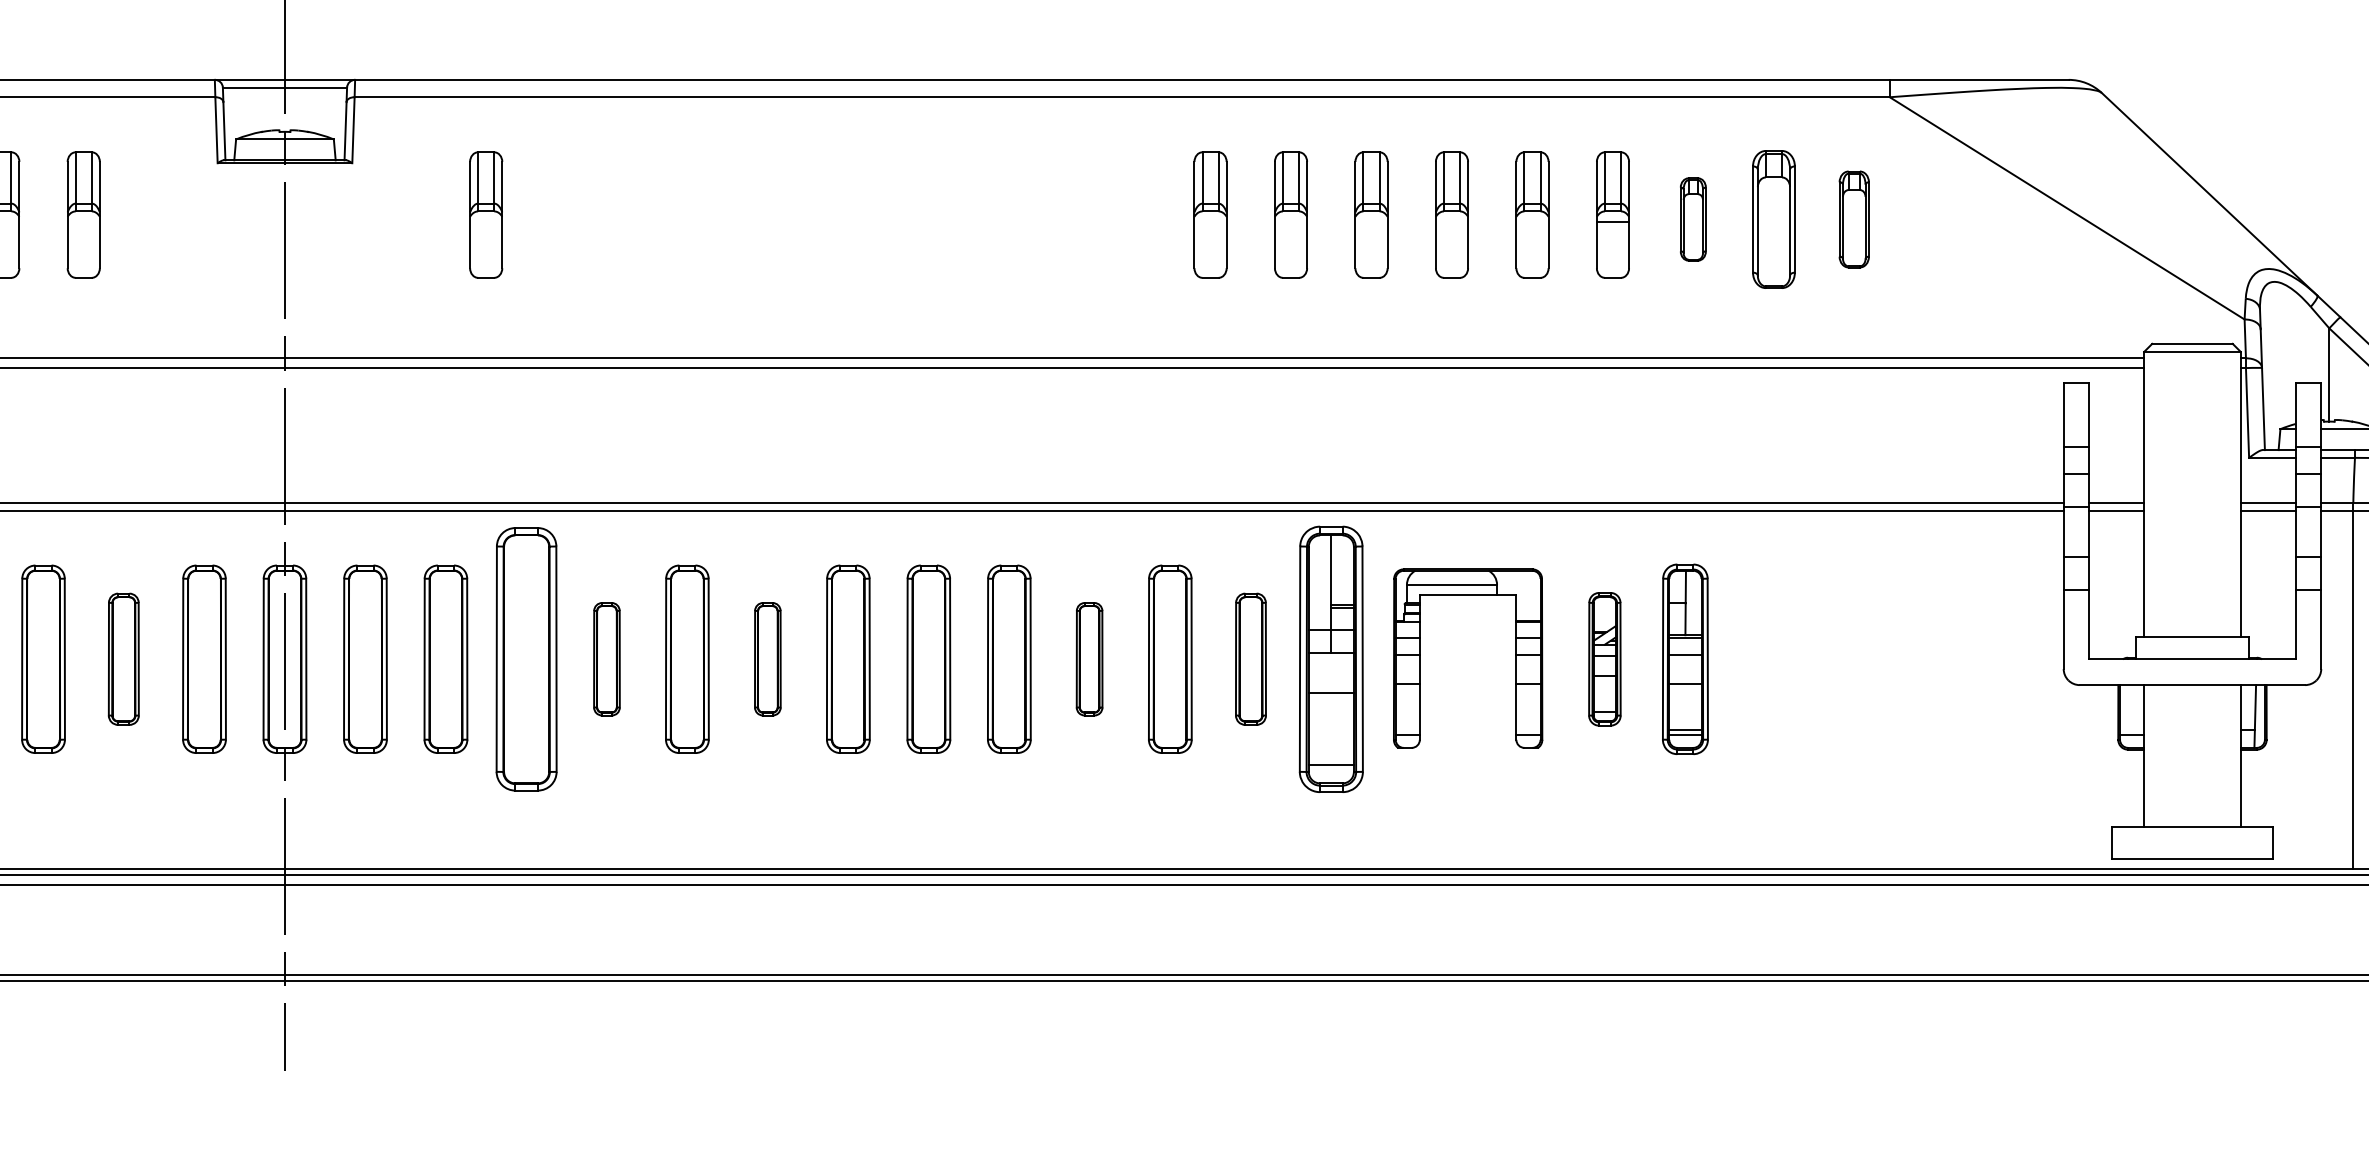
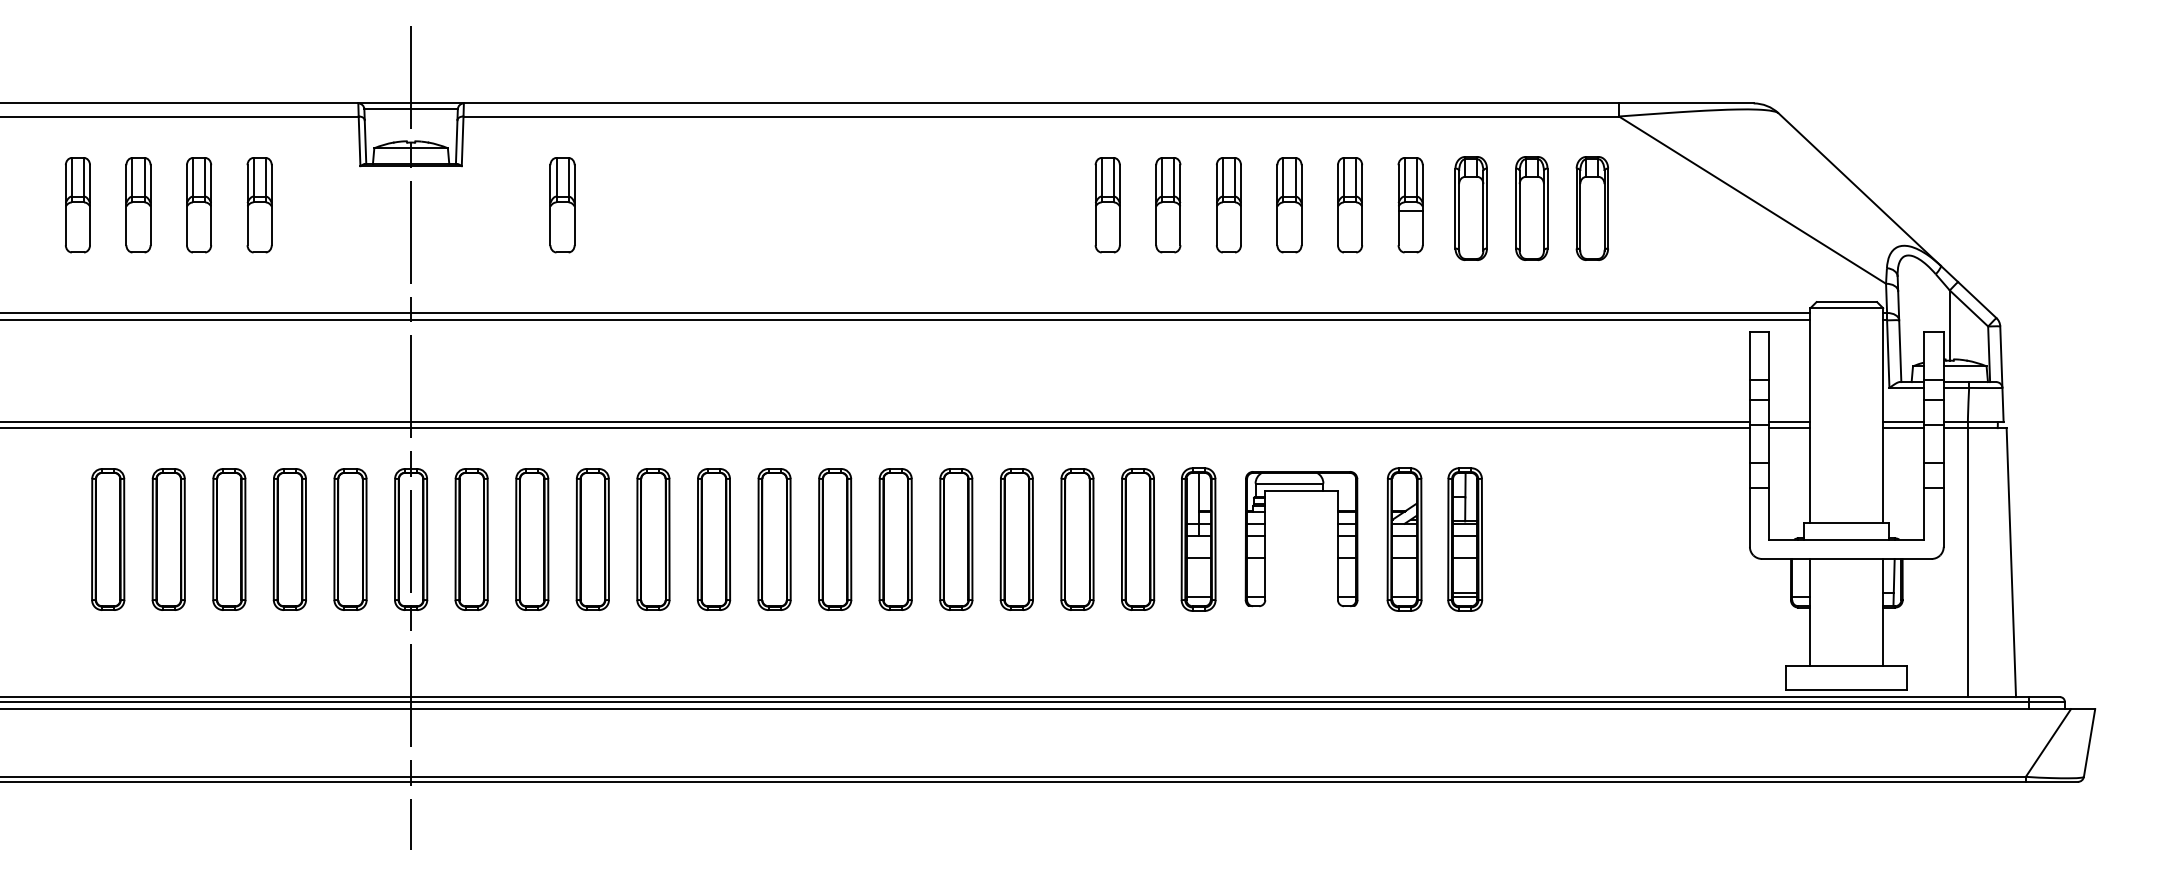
part: (1692, 219) -> (1470, 208), size x1.67
part: (1853, 219) -> (1591, 208), size x1.43
part: (123, 659) -> (289, 539), size x1.43
part: (525, 659) -> (592, 539), size x0.71
part: (607, 659) -> (653, 539), size x1.67
part: (767, 659) -> (774, 539), size x1.67
part: (1089, 659) -> (1016, 539), size x1.67
part: (1251, 659) -> (1138, 539), size x1.43
part: (1331, 659) -> (1198, 539), size x0.71
part: (1604, 659) -> (1404, 539), size x1.43

